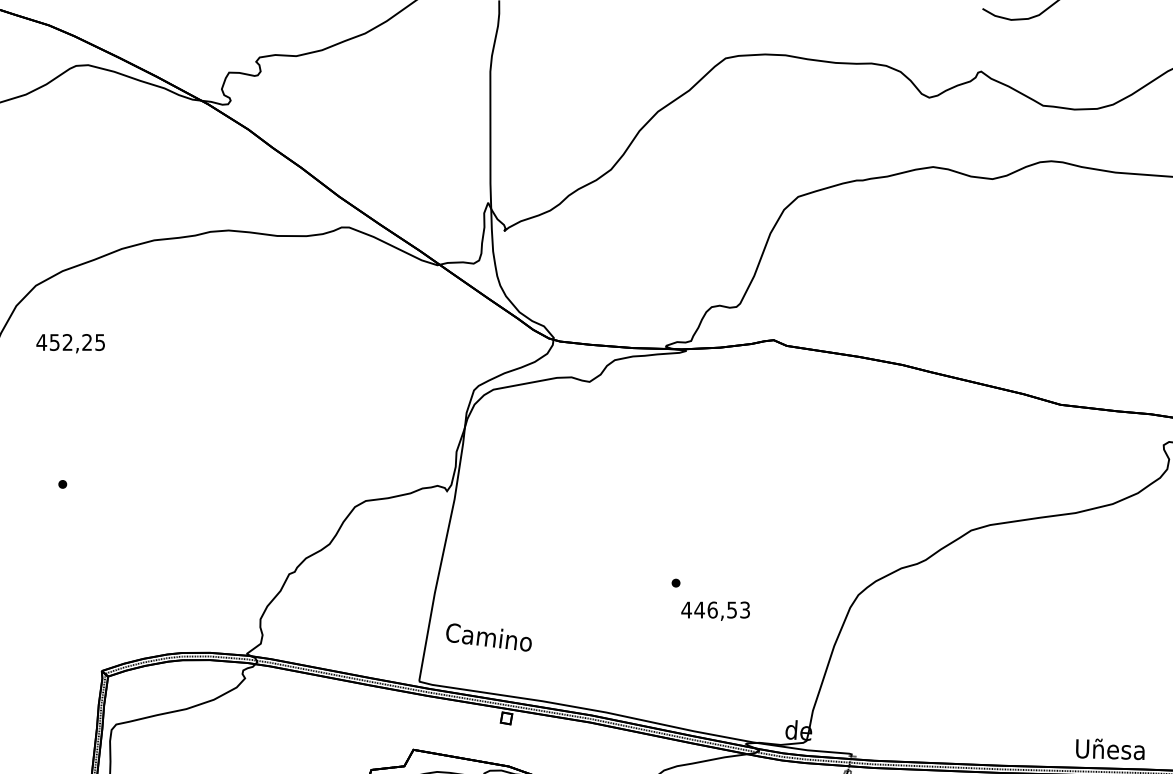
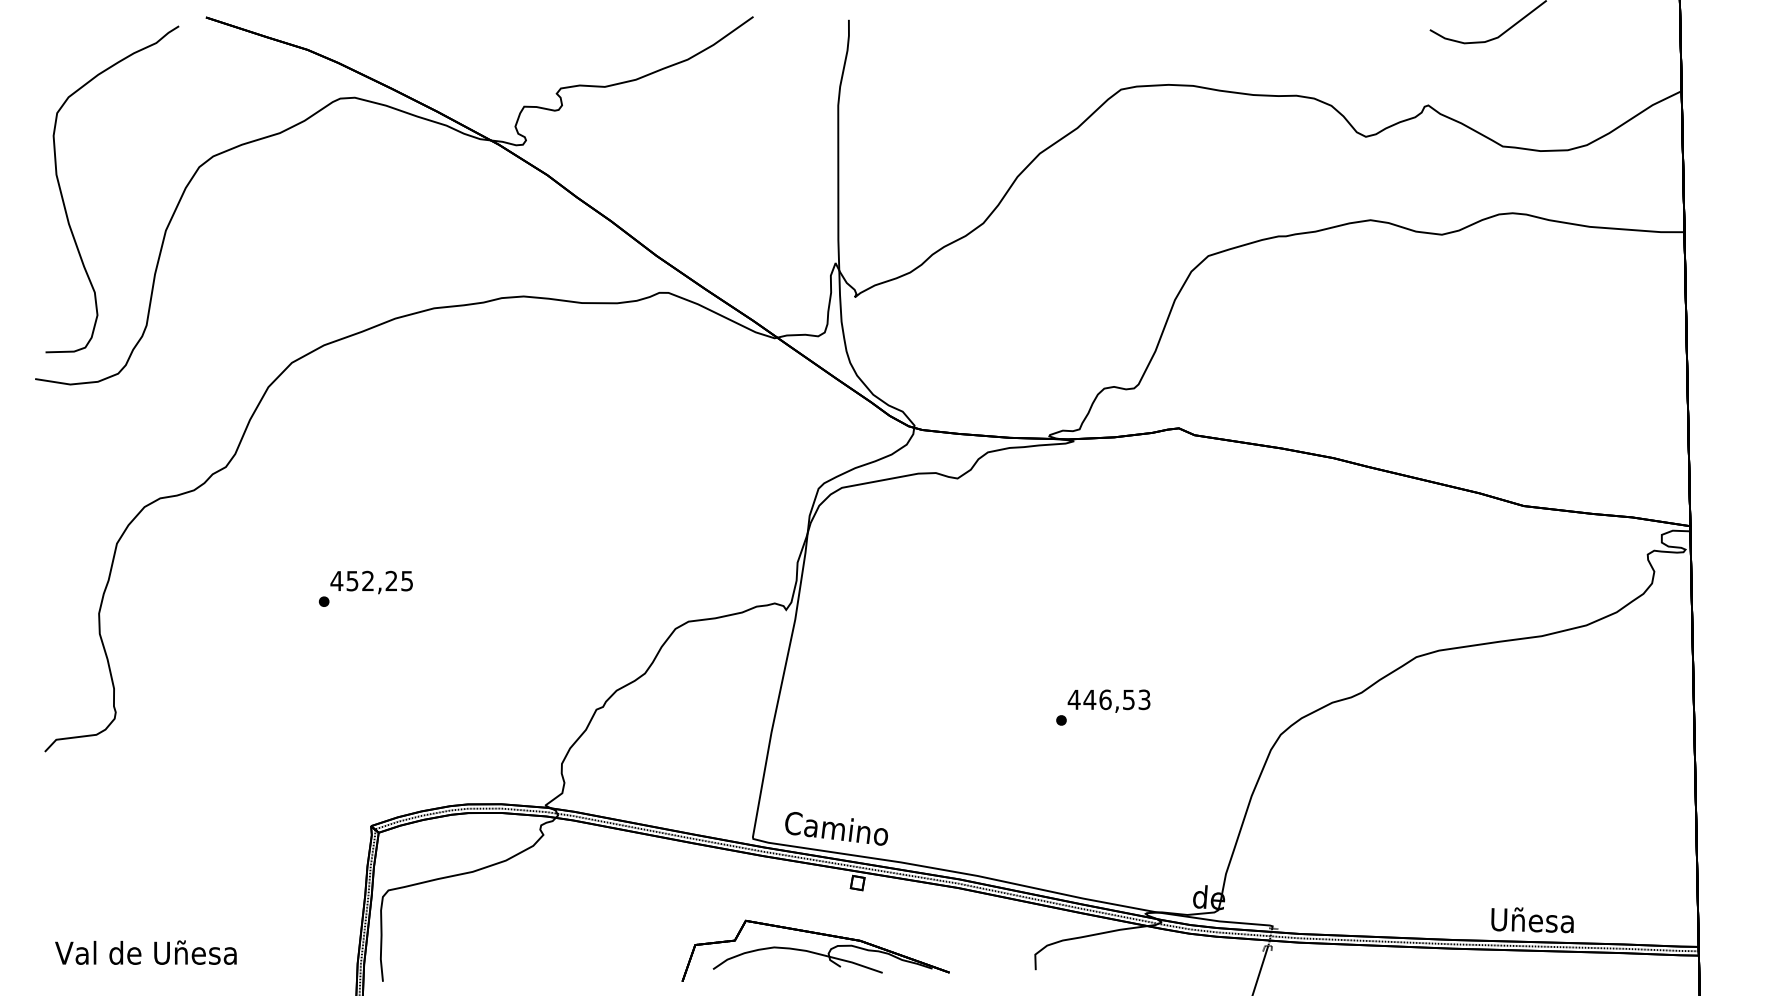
text: (70, 343) -> (371, 582), moved
text: (715, 610) -> (1108, 700), moved
text: (488, 637) -> (836, 828), moved
text: (1110, 749) -> (1532, 920), moved

